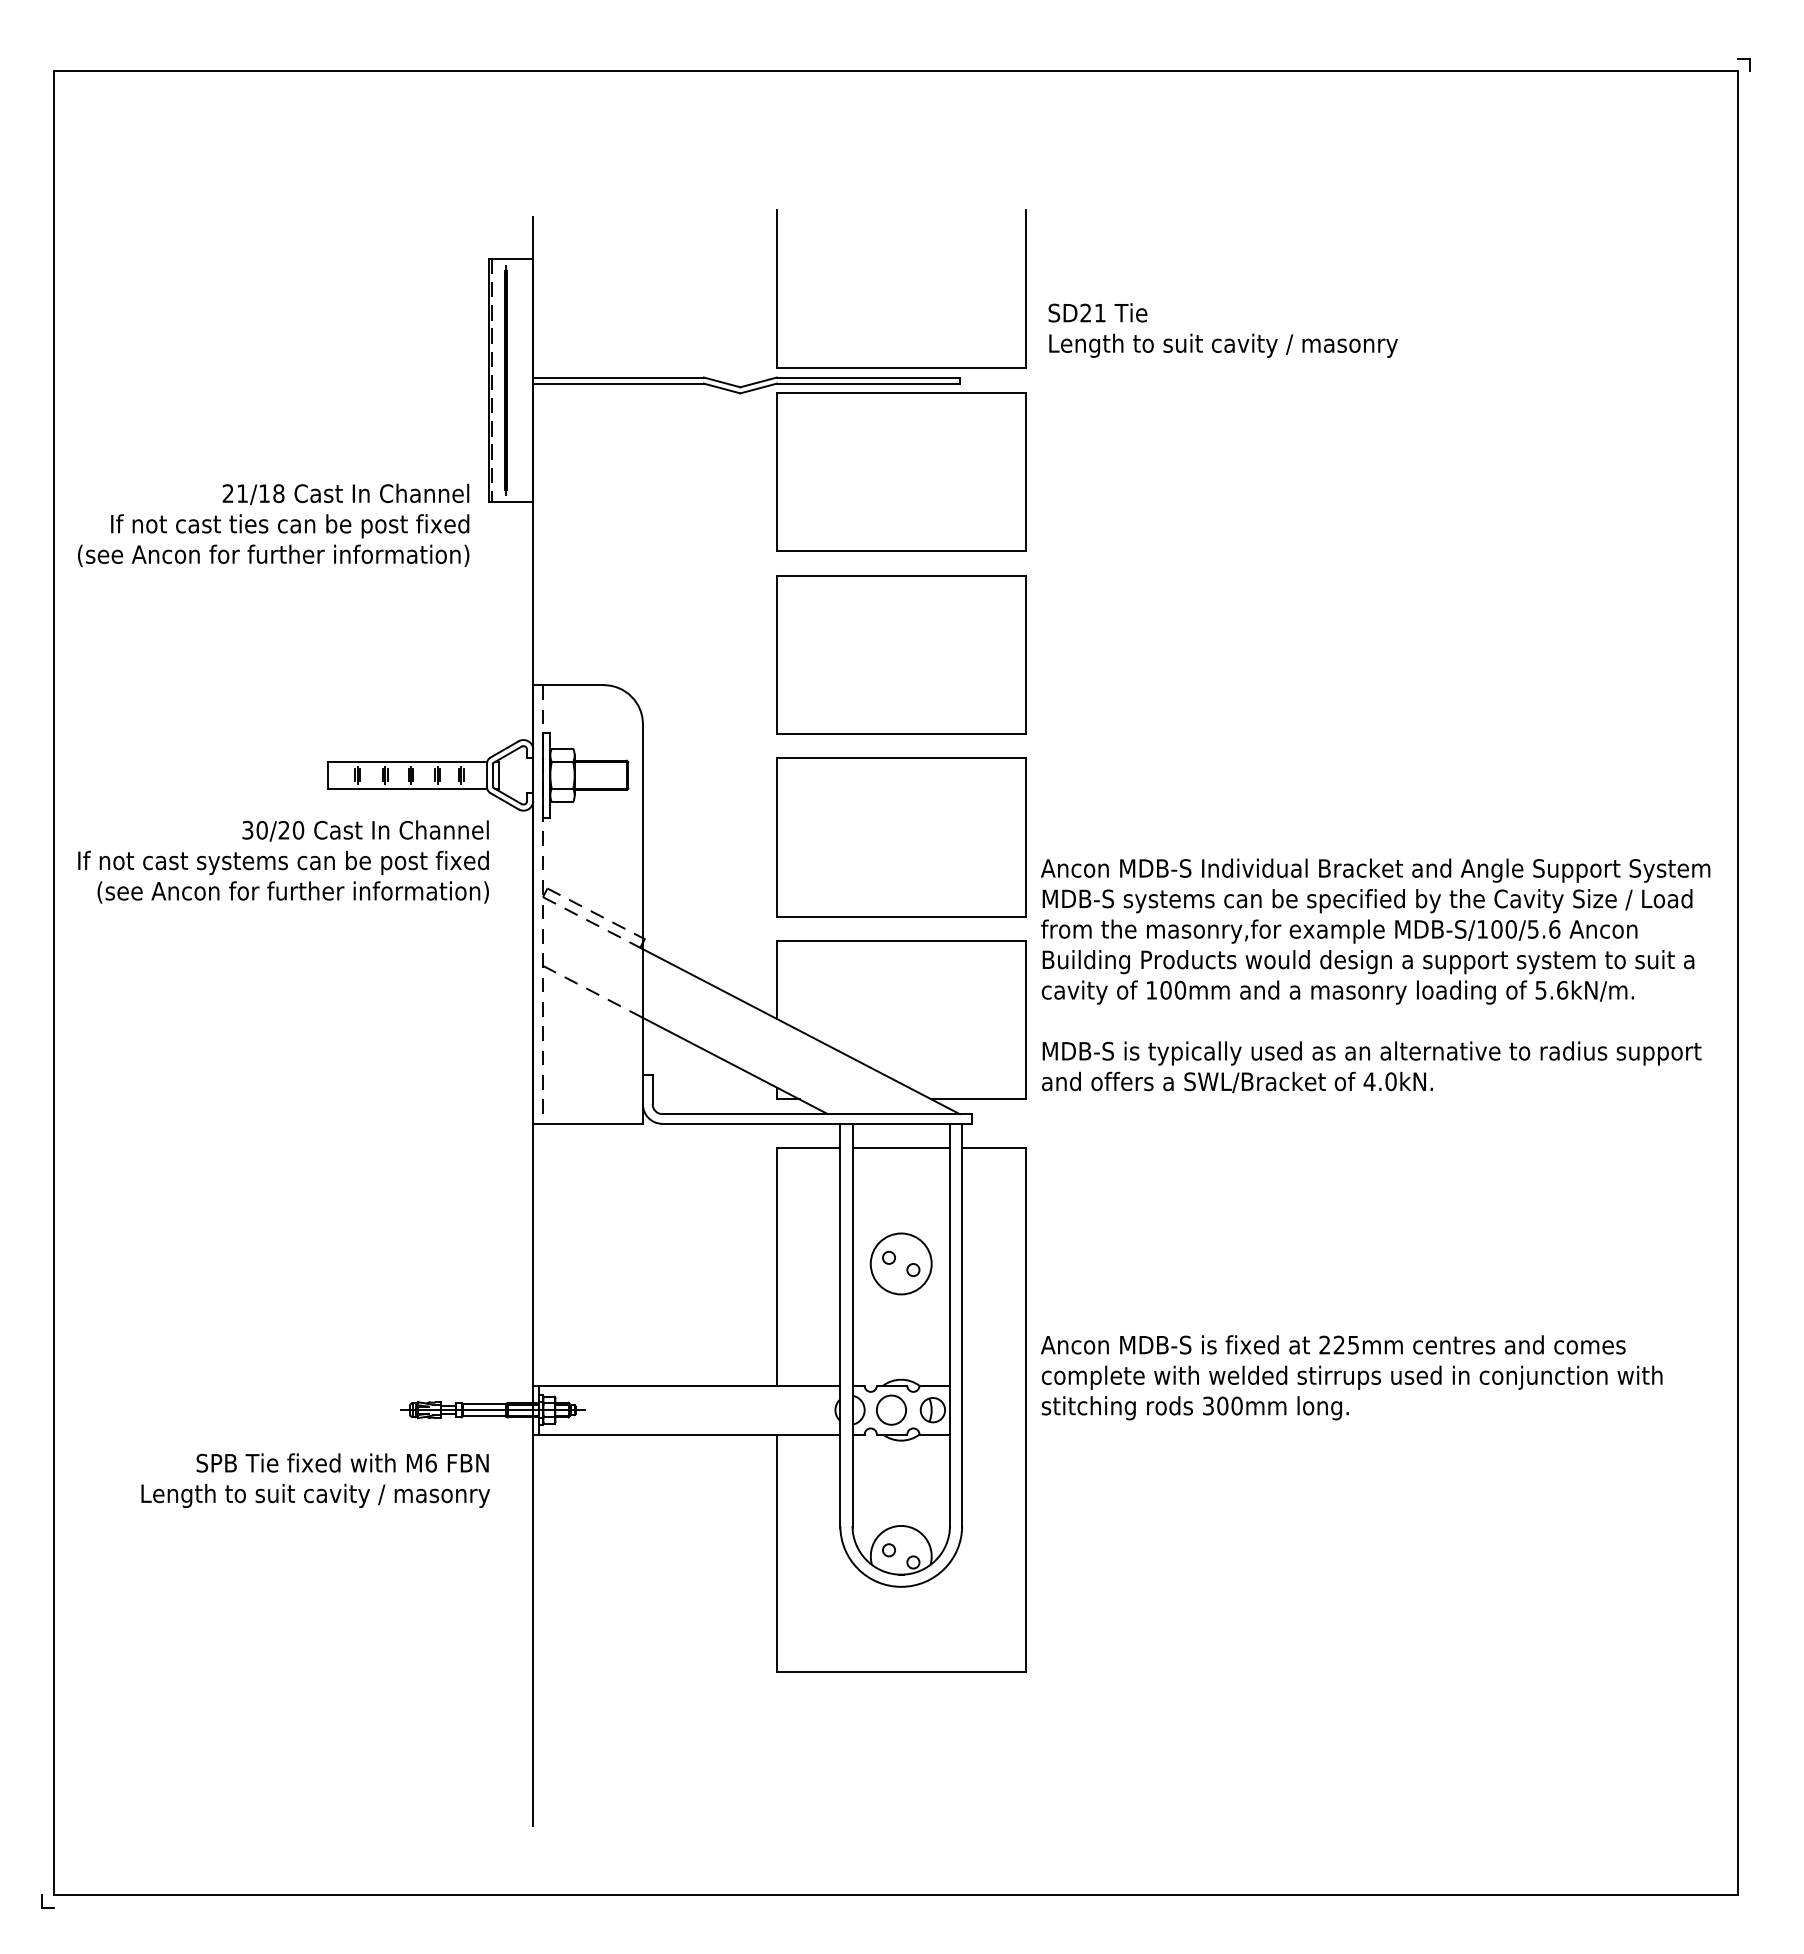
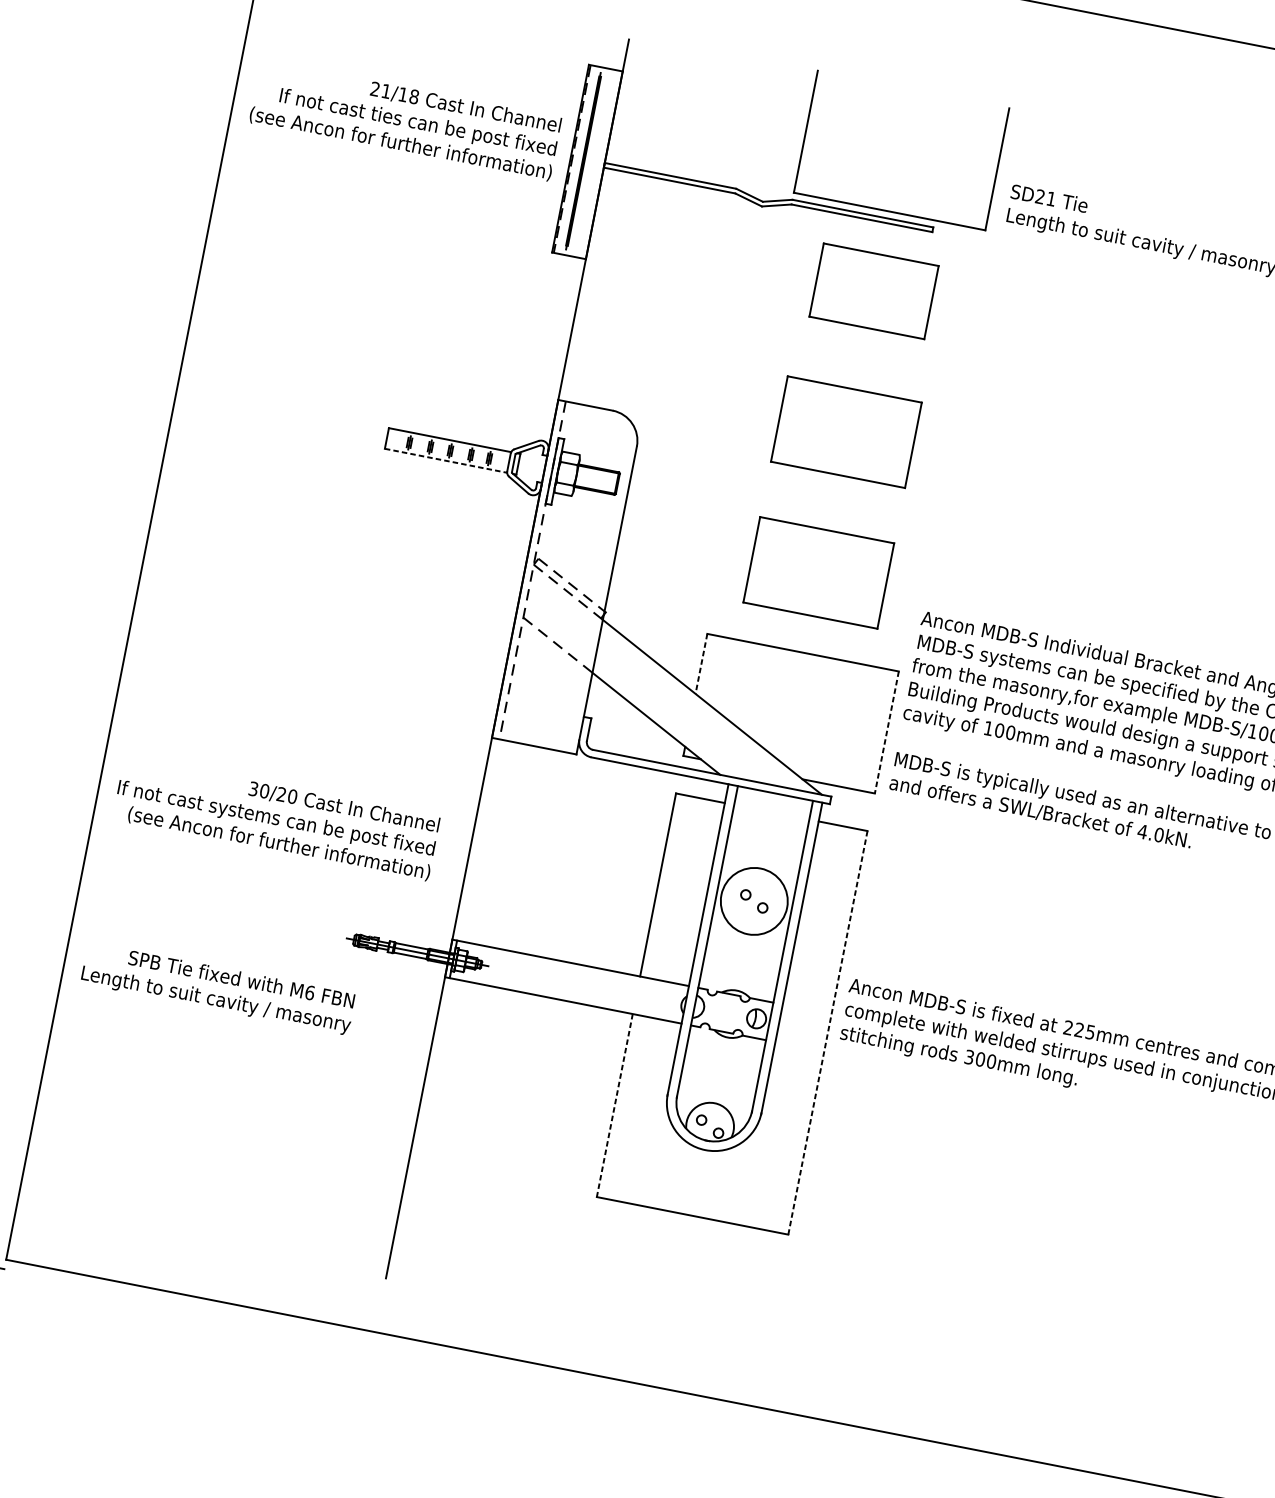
part: (901, 471) -> (874, 291), size x0.6
text: (273, 524) -> (405, 119), moved
part: (901, 654) -> (846, 431), size x0.7
line: (408, 788) -> (446, 460), solid -> dashed
part: (901, 837) -> (818, 572), size x0.7
text: (283, 861) -> (276, 818), moved
line: (776, 980) -> (701, 664), solid -> dashed
line: (1025, 1020) -> (886, 732), solid -> dashed
line: (900, 1148) -> (771, 812), removed
circle: (900, 1263) -> (753, 900), size x1.4
circle: (891, 1409) -> (724, 1012), removed
line: (1025, 1410) -> (827, 1033), solid -> dashed
text: (315, 1480) -> (218, 988), moved
line: (776, 1553) -> (614, 1105), solid -> dashed

